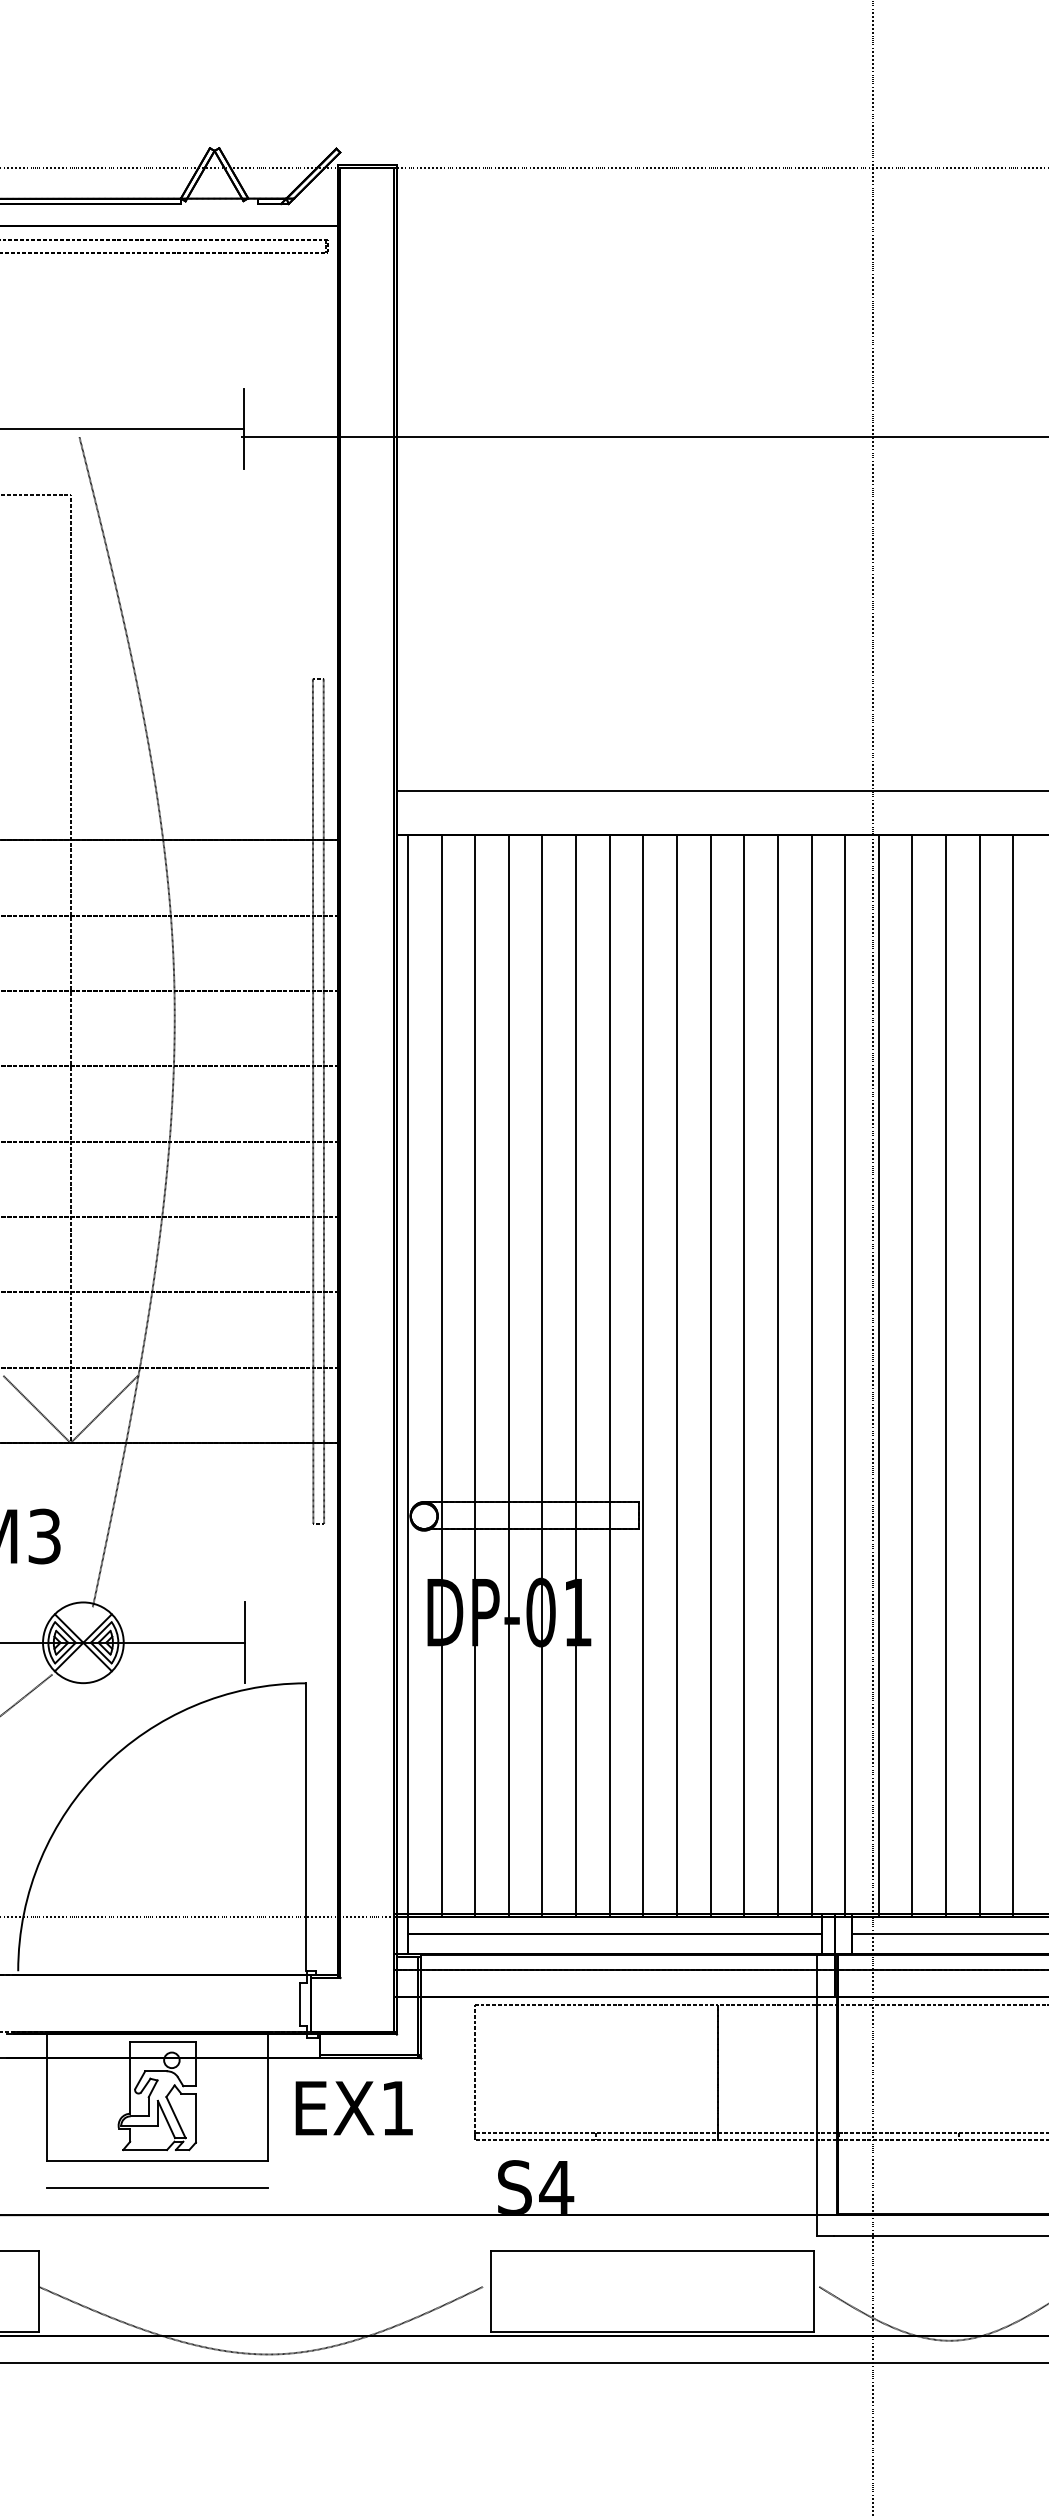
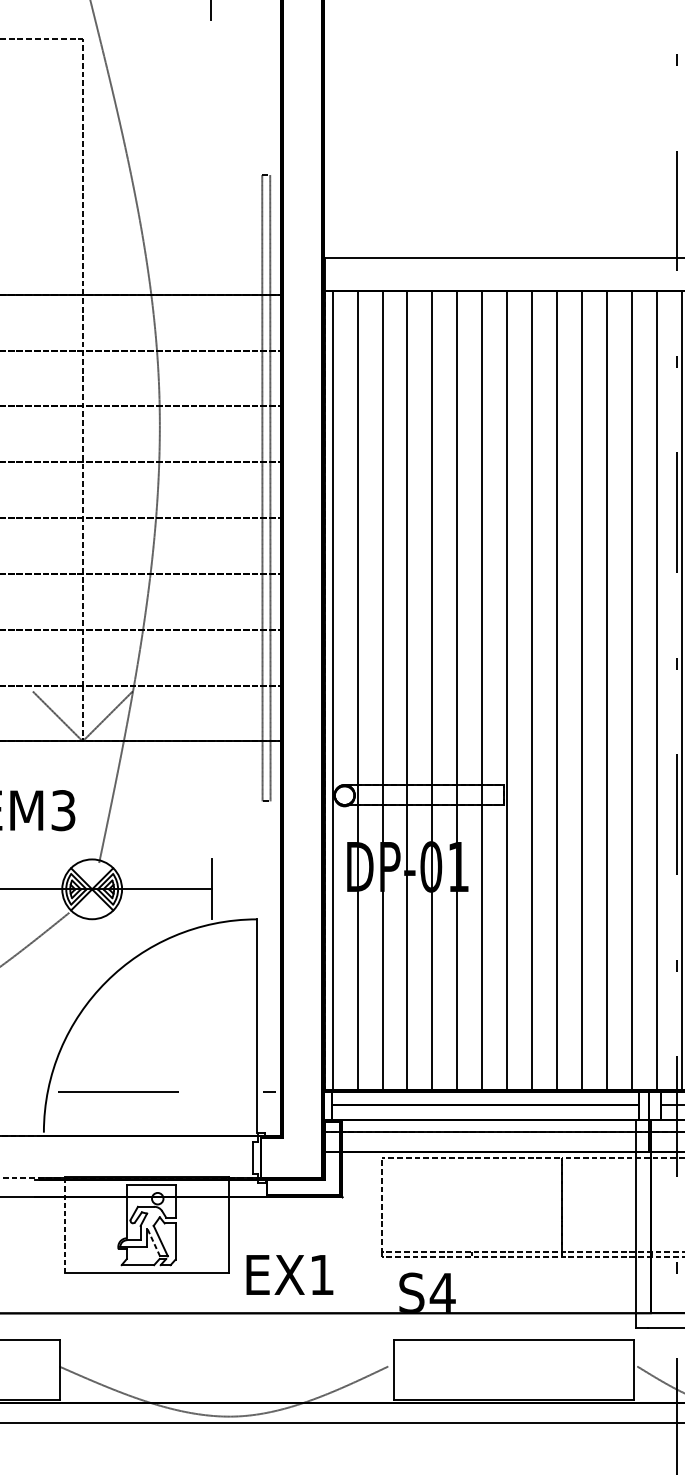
line: (46, 2096) -> (64, 1225), solid -> dashed
text: (353, 2108) -> (289, 1275), moved
line: (166, 2119) -> (153, 1242), solid -> dashed
line: (157, 2187) -> (147, 1292), removed

